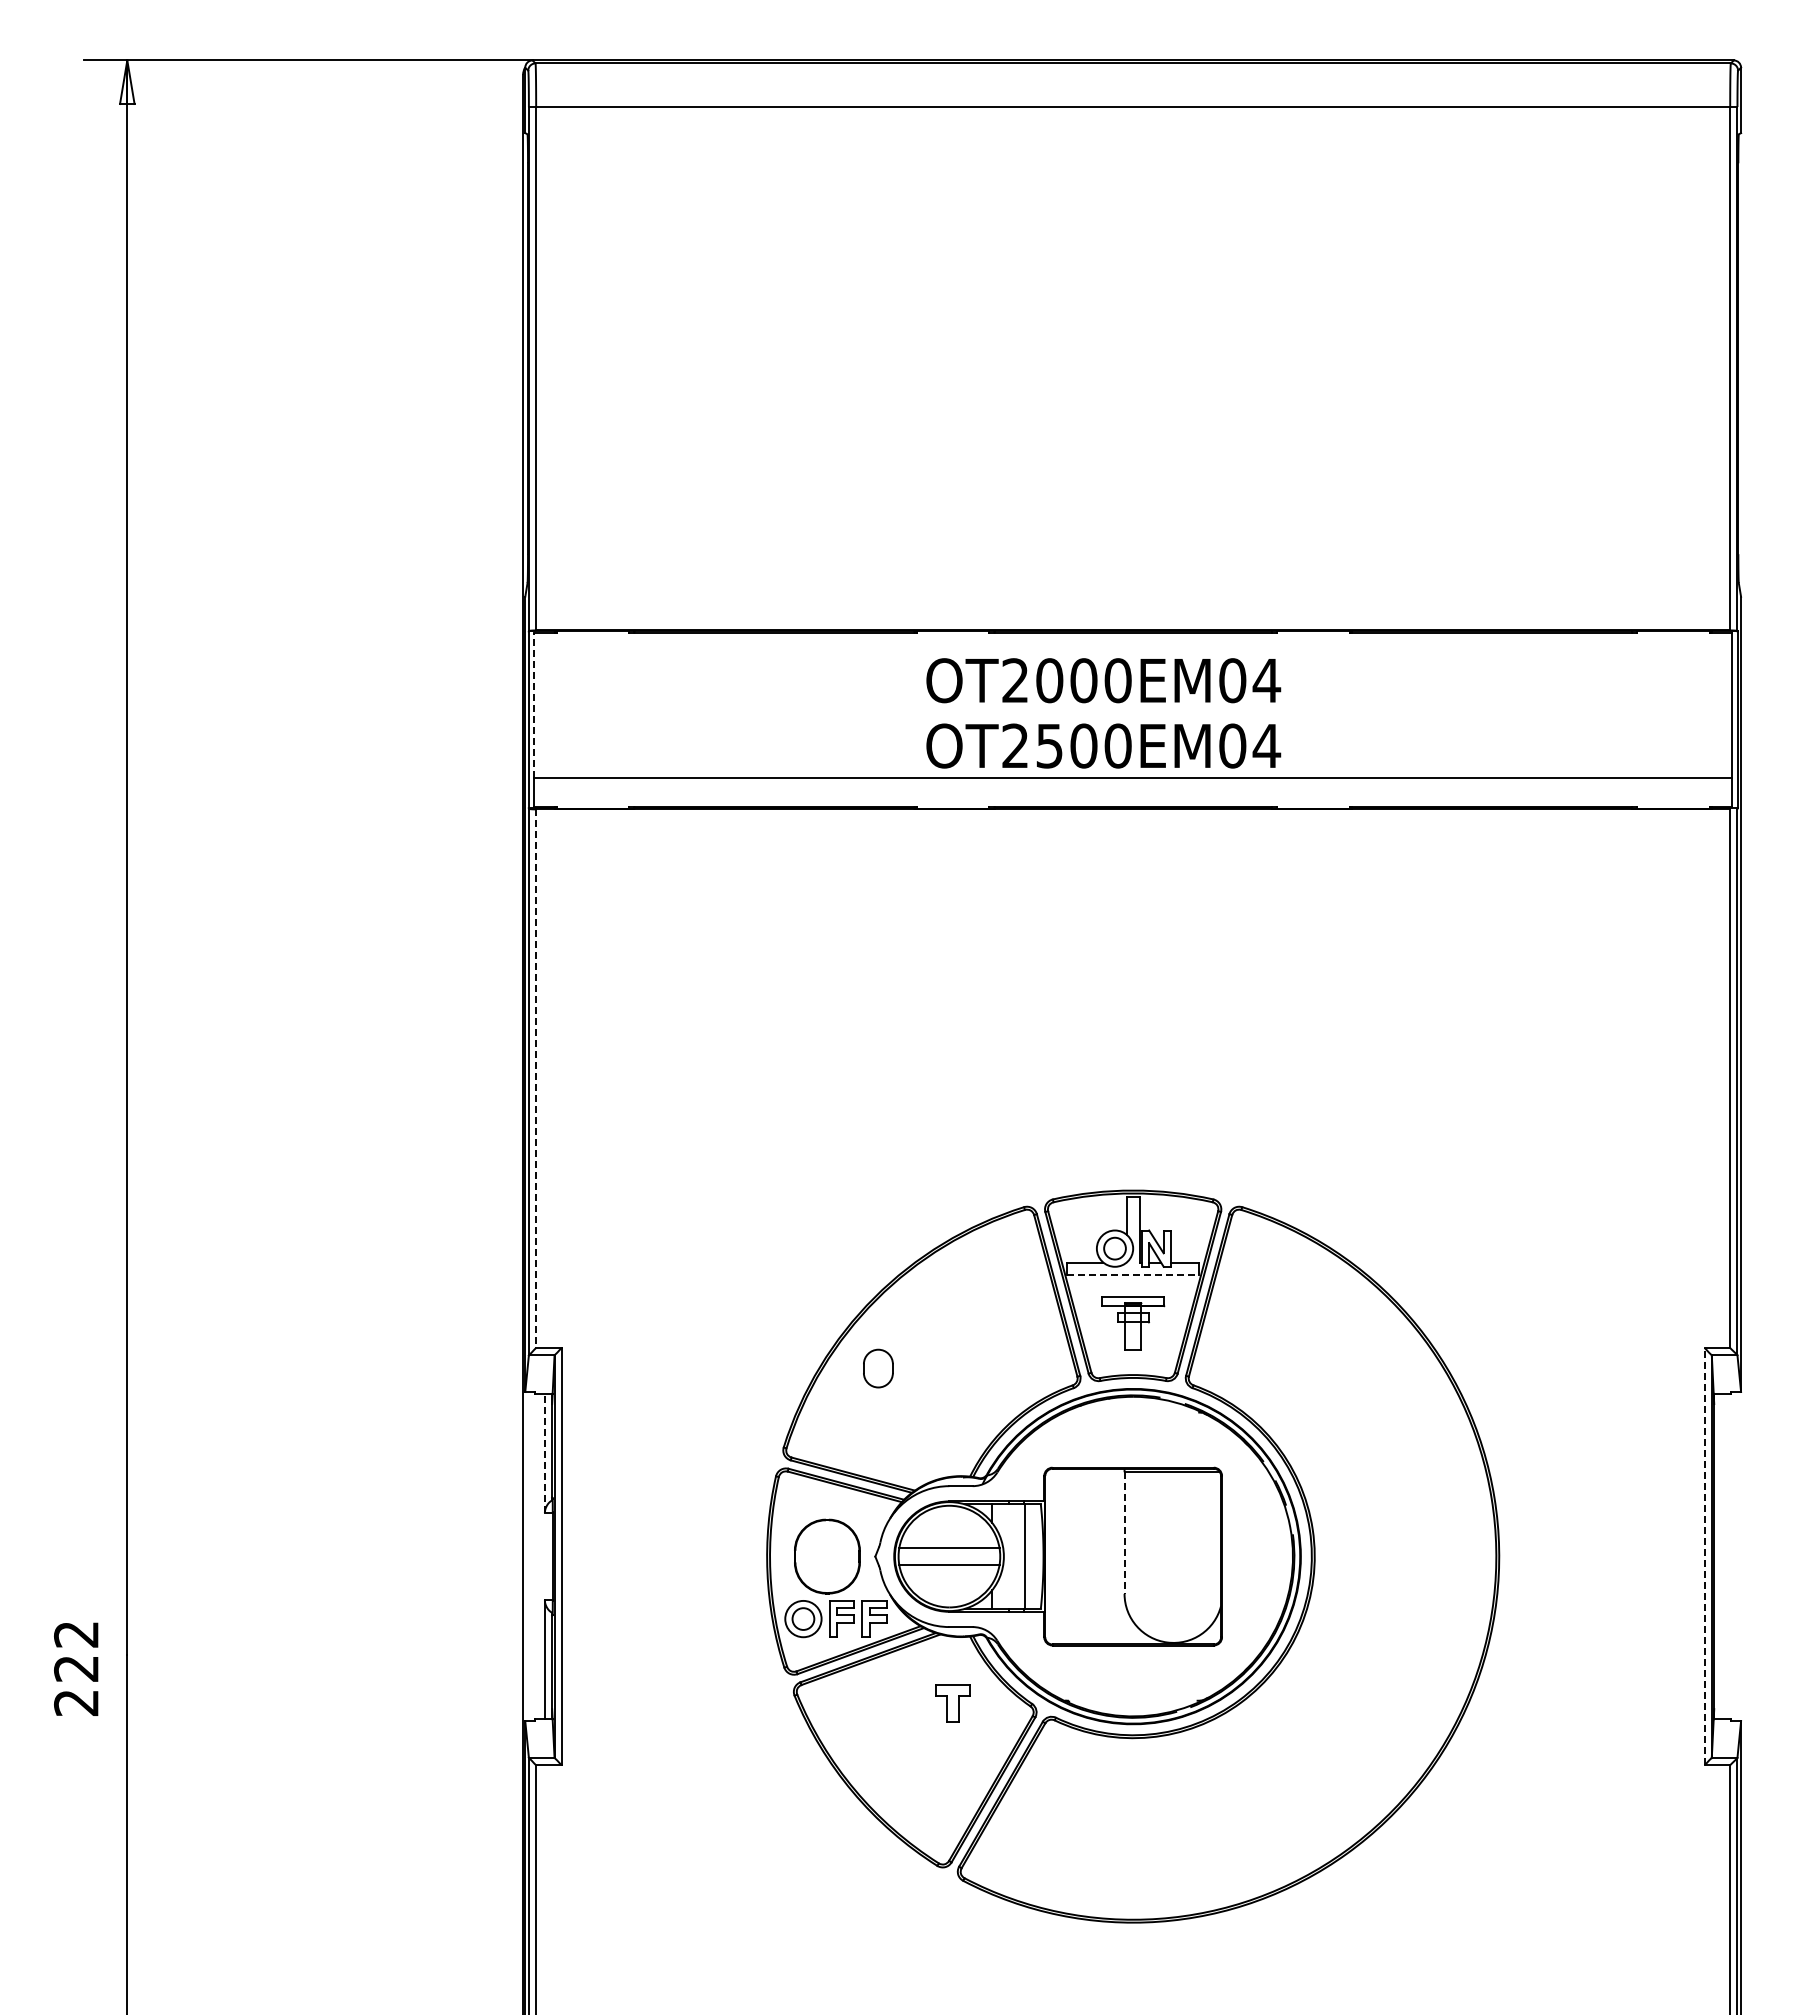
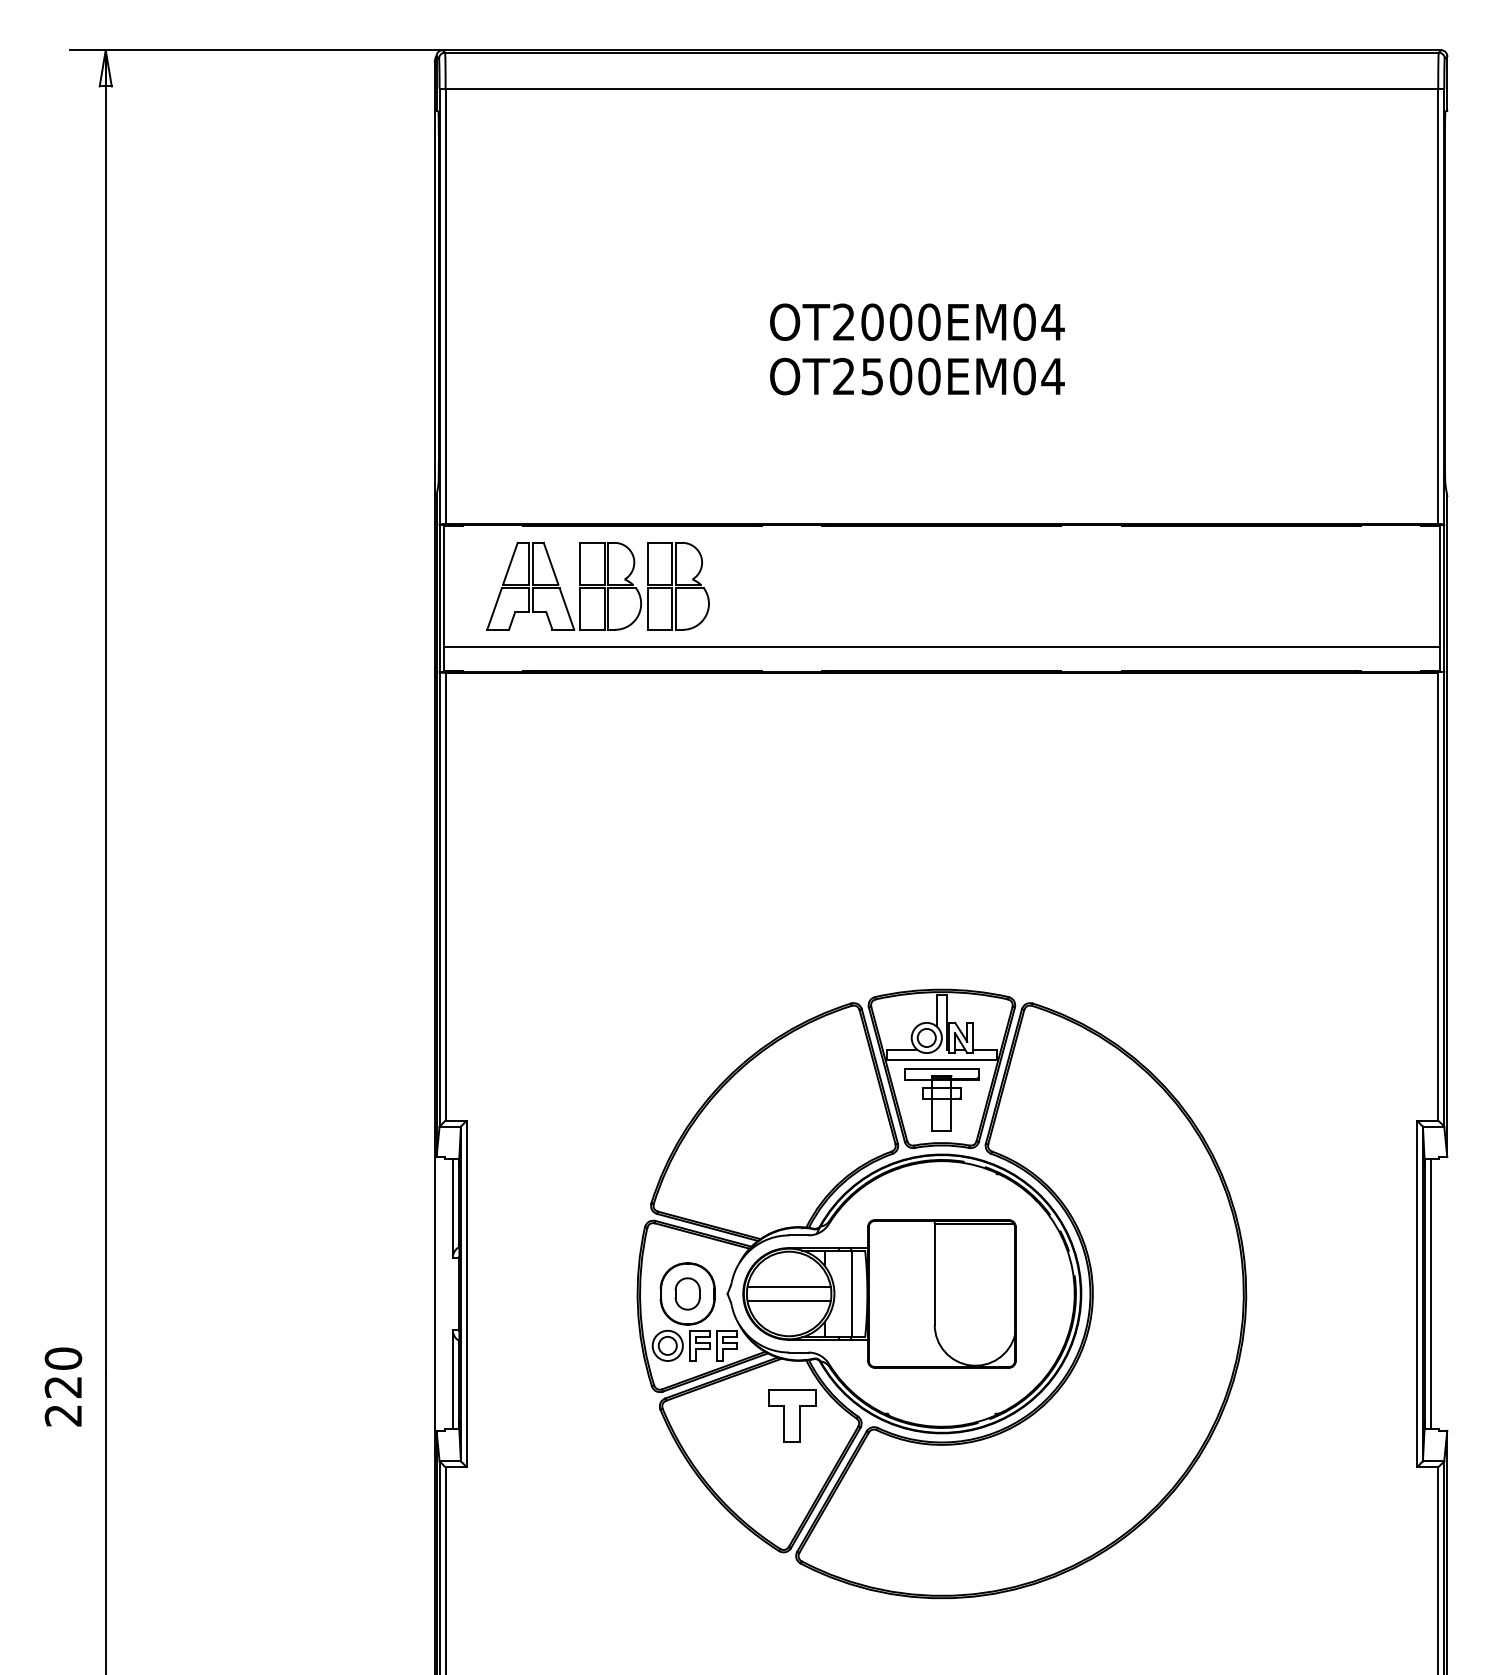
line: (533, 705) -> (443, 586), dashed -> solid
part: (719, 705) -> (598, 586), added
text: (1103, 713) -> (917, 349), moved
line: (536, 1079) -> (445, 897), dashed -> solid
line: (1133, 1275) -> (942, 1060), dashed -> solid
part: (1133, 1323) -> (942, 1100), size x1.43
part: (878, 1368) -> (687, 1293), moved
line: (544, 1453) -> (452, 1208), dashed -> solid
line: (1124, 1533) -> (934, 1274), dashed -> solid
line: (1704, 1556) -> (1416, 1293), dashed -> solid
line: (1721, 1556) -> (1430, 1293), added
text: (76, 1634) -> (63, 1358), 222 -> 220
part: (952, 1702) -> (791, 1415), size x1.67

